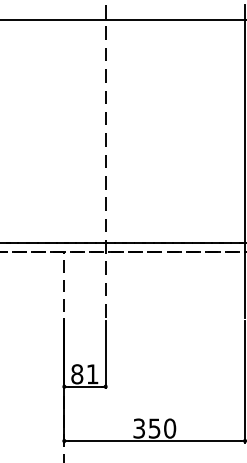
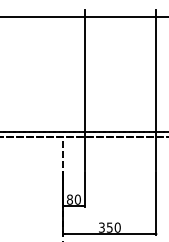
line: (105, 162) -> (84, 90), dashed -> solid
text: (91, 373) -> (77, 199), 81 -> 80

